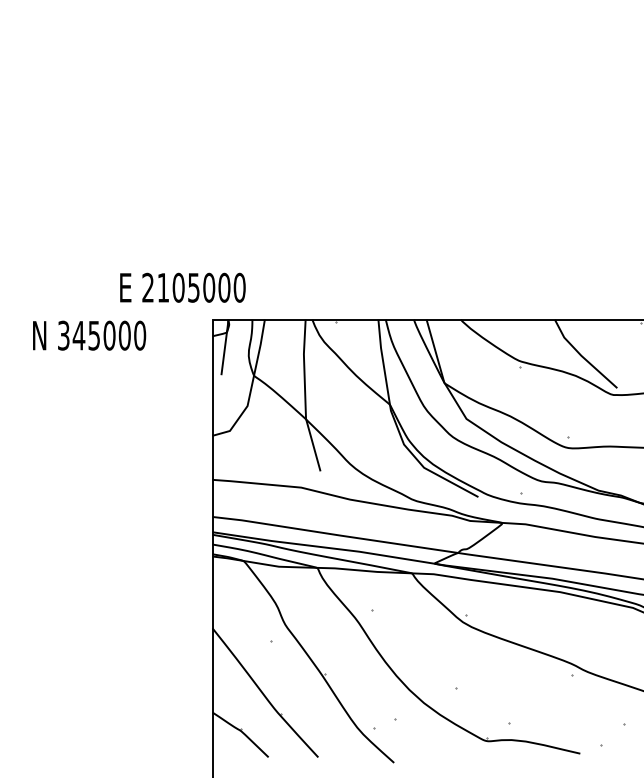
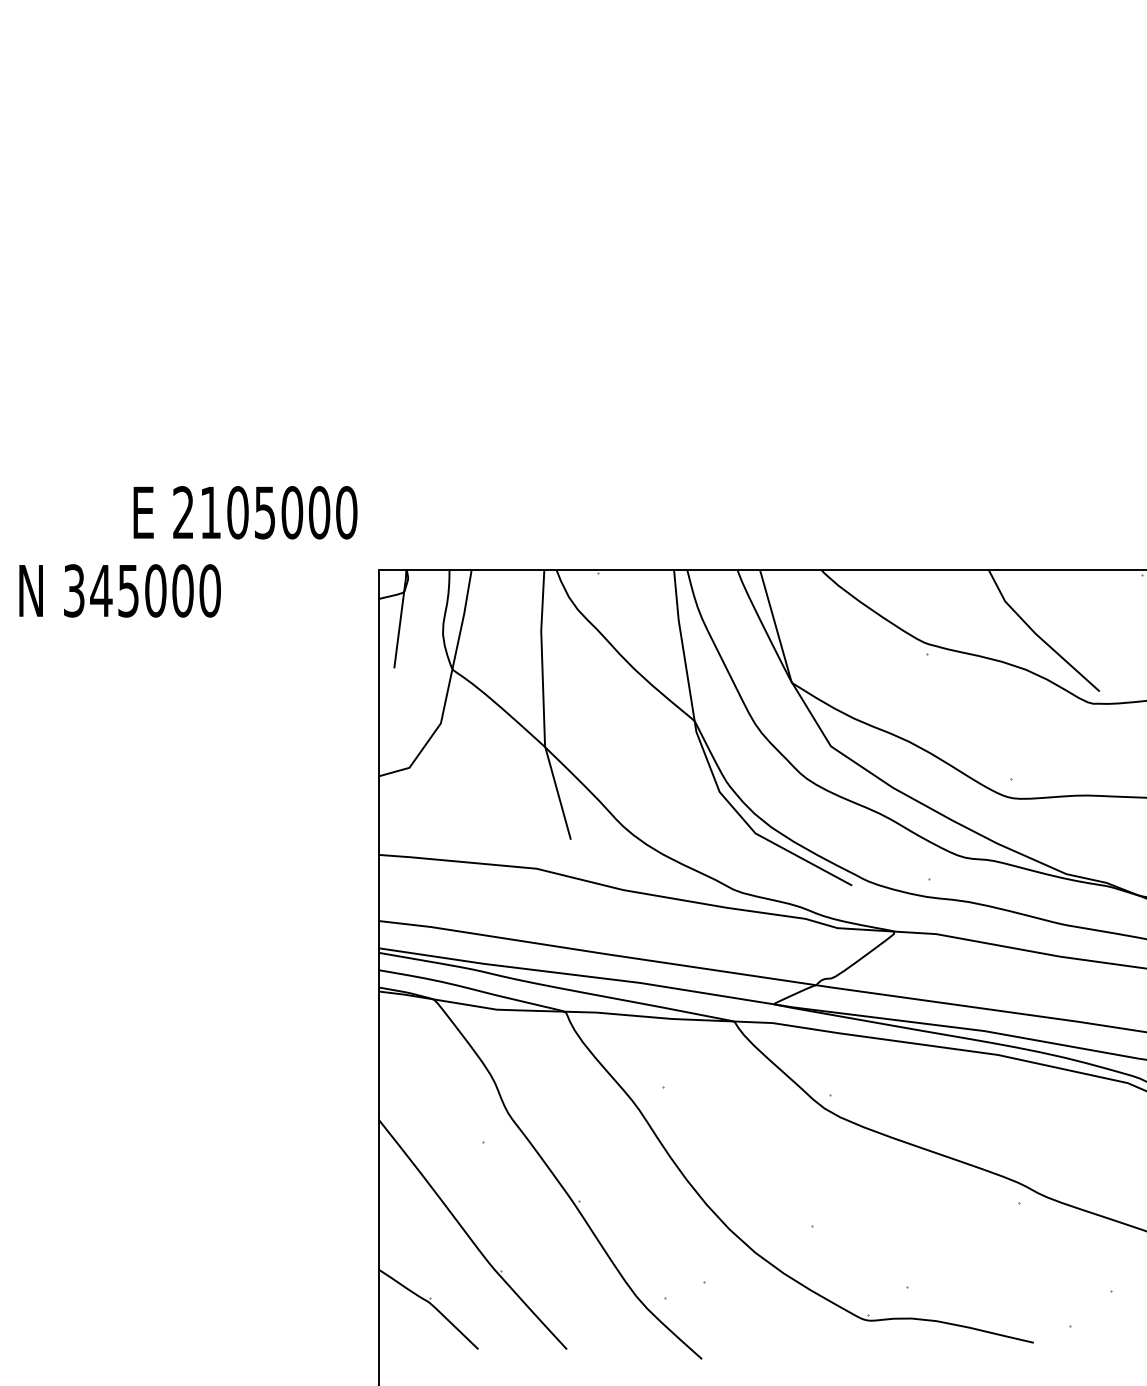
text: (182, 287) -> (244, 512), moved
text: (89, 335) -> (120, 590), moved

